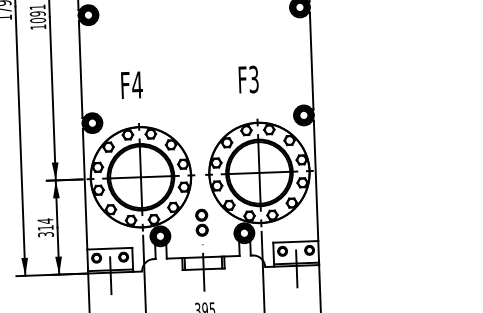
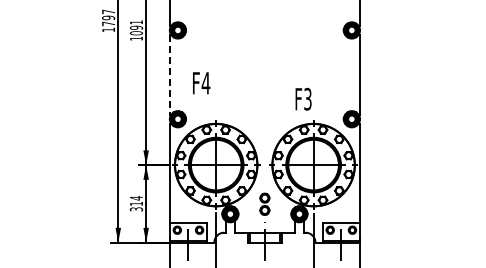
line: (80, 69) -> (169, 74), solid -> dashed
text: (248, 78) -> (303, 98), moved
text: (131, 85) -> (201, 83), moved

